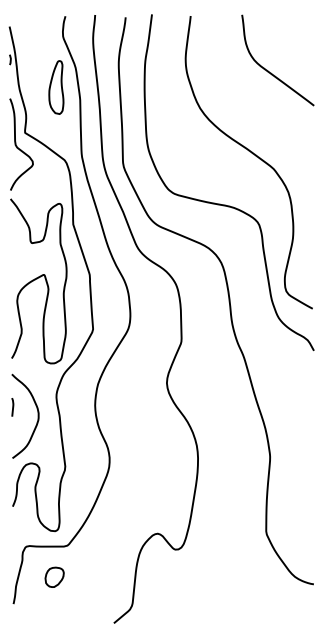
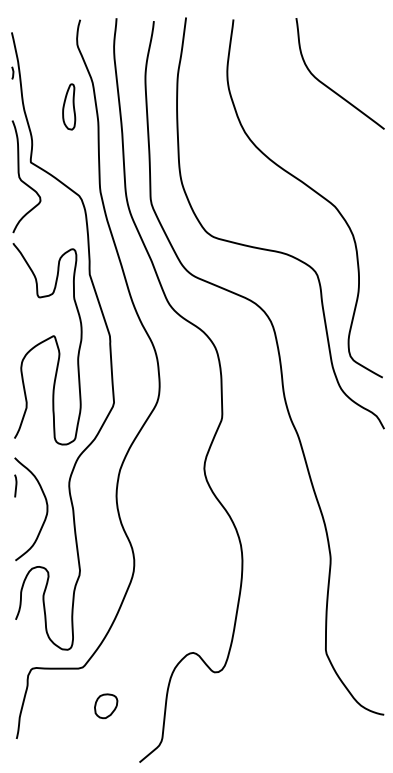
part: (56, 87) -> (69, 106), size x0.7
line: (12, 407) -> (15, 486), moved
part: (54, 576) -> (105, 705), moved

